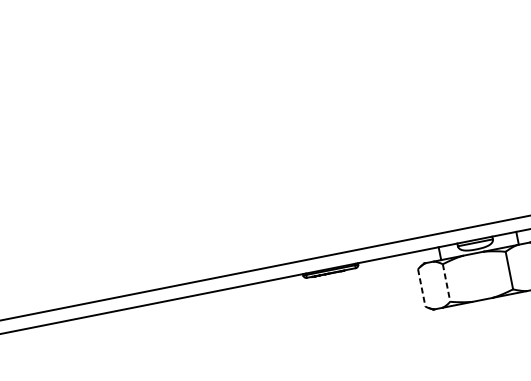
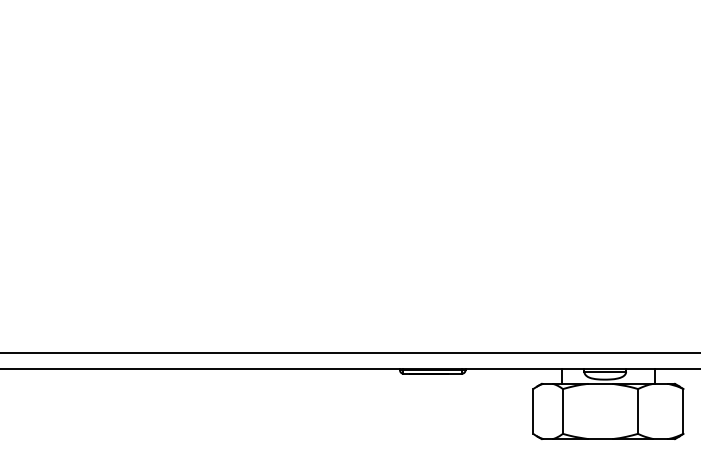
line: (446, 283) -> (562, 411), dashed -> solid
line: (421, 287) -> (533, 411), dashed -> solid

